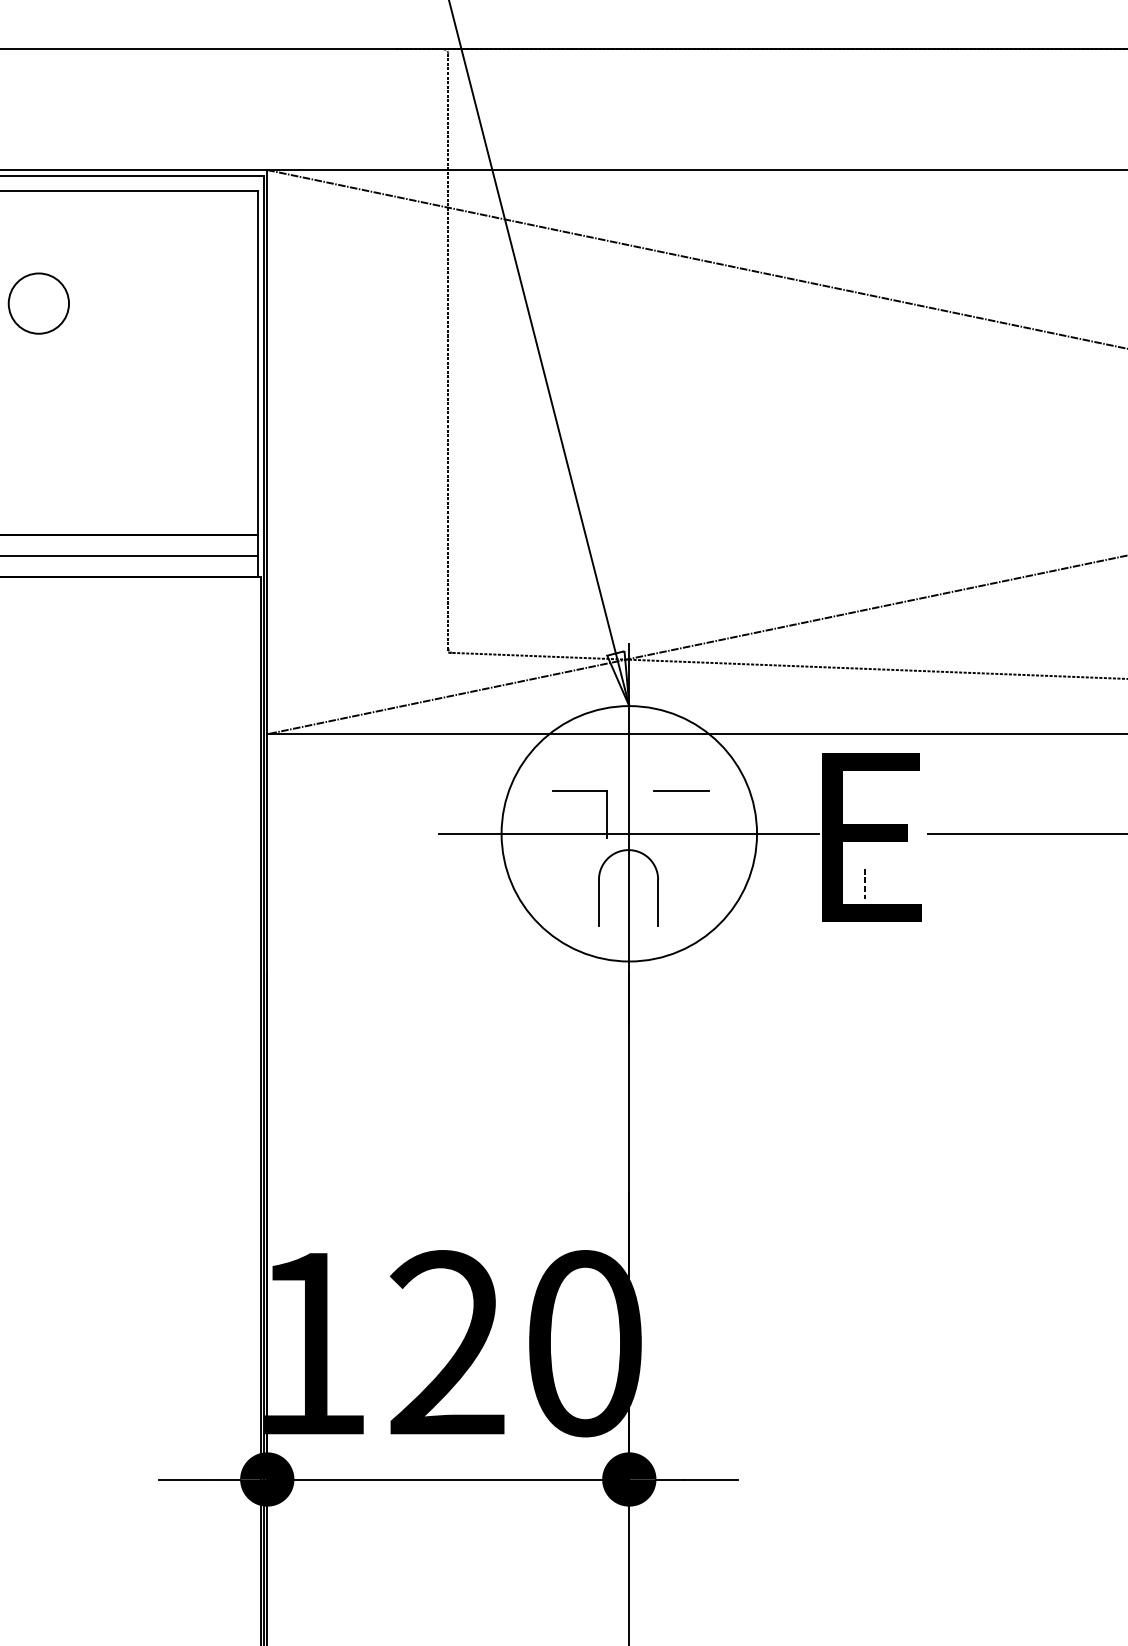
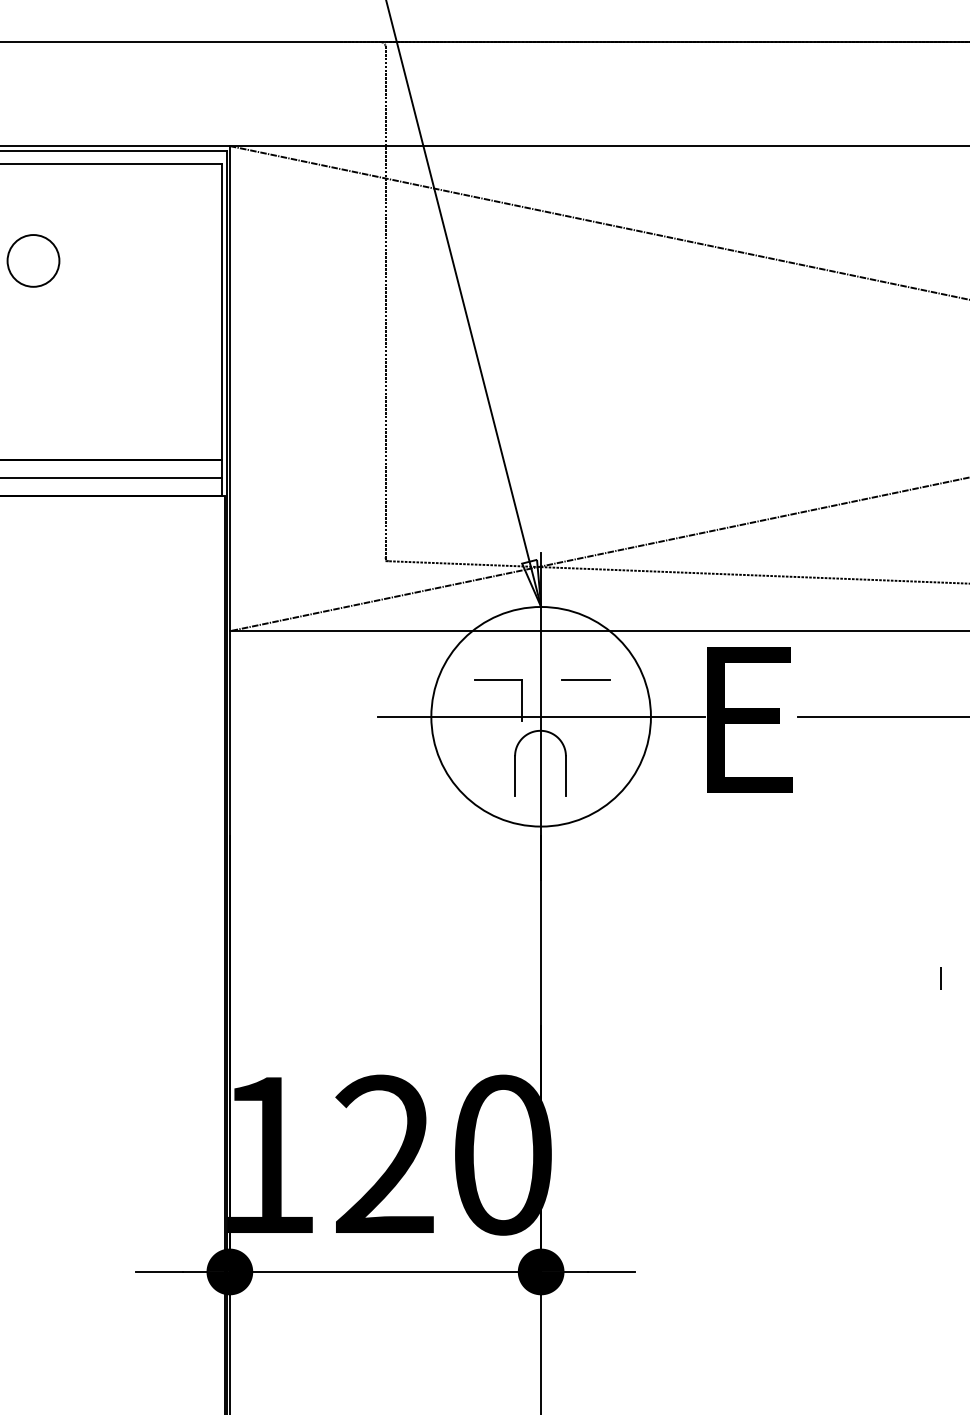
line: (864, 882) -> (940, 975), moved

